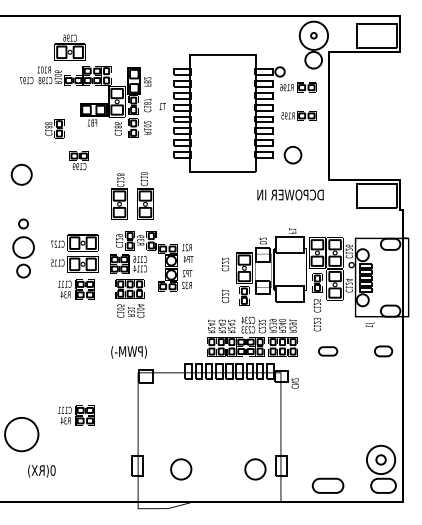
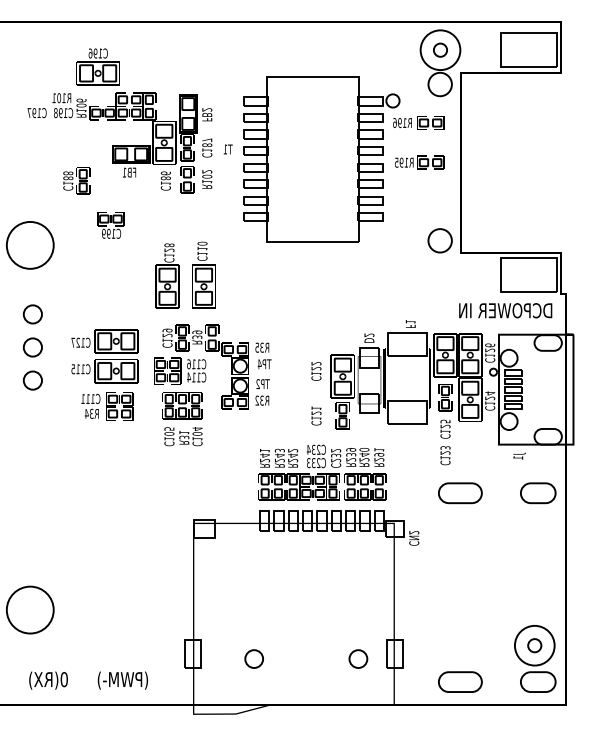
circle: (313, 35) -> (440, 49), size x1.67
circle: (292, 154) -> (439, 240), moved
circle: (21, 174) -> (29, 244), size x1.67
text: (290, 194) -> (505, 310), moved
circle: (23, 224) -> (32, 314), size x1.43
circle: (23, 247) -> (32, 347), size x0.62
text: (185, 247) -> (259, 347), R21 -> R35
part: (252, 336) -> (322, 472), moved
part: (328, 351) -> (460, 493), size x1.67
part: (383, 351) -> (538, 493), size x1.43
text: (128, 352) -> (122, 680), moved
part: (76, 415) -> (107, 583), removed
circle: (181, 469) -> (254, 658), size x0.62
circle: (255, 469) -> (358, 658), size x0.62
text: (41, 471) -> (48, 680), moved

